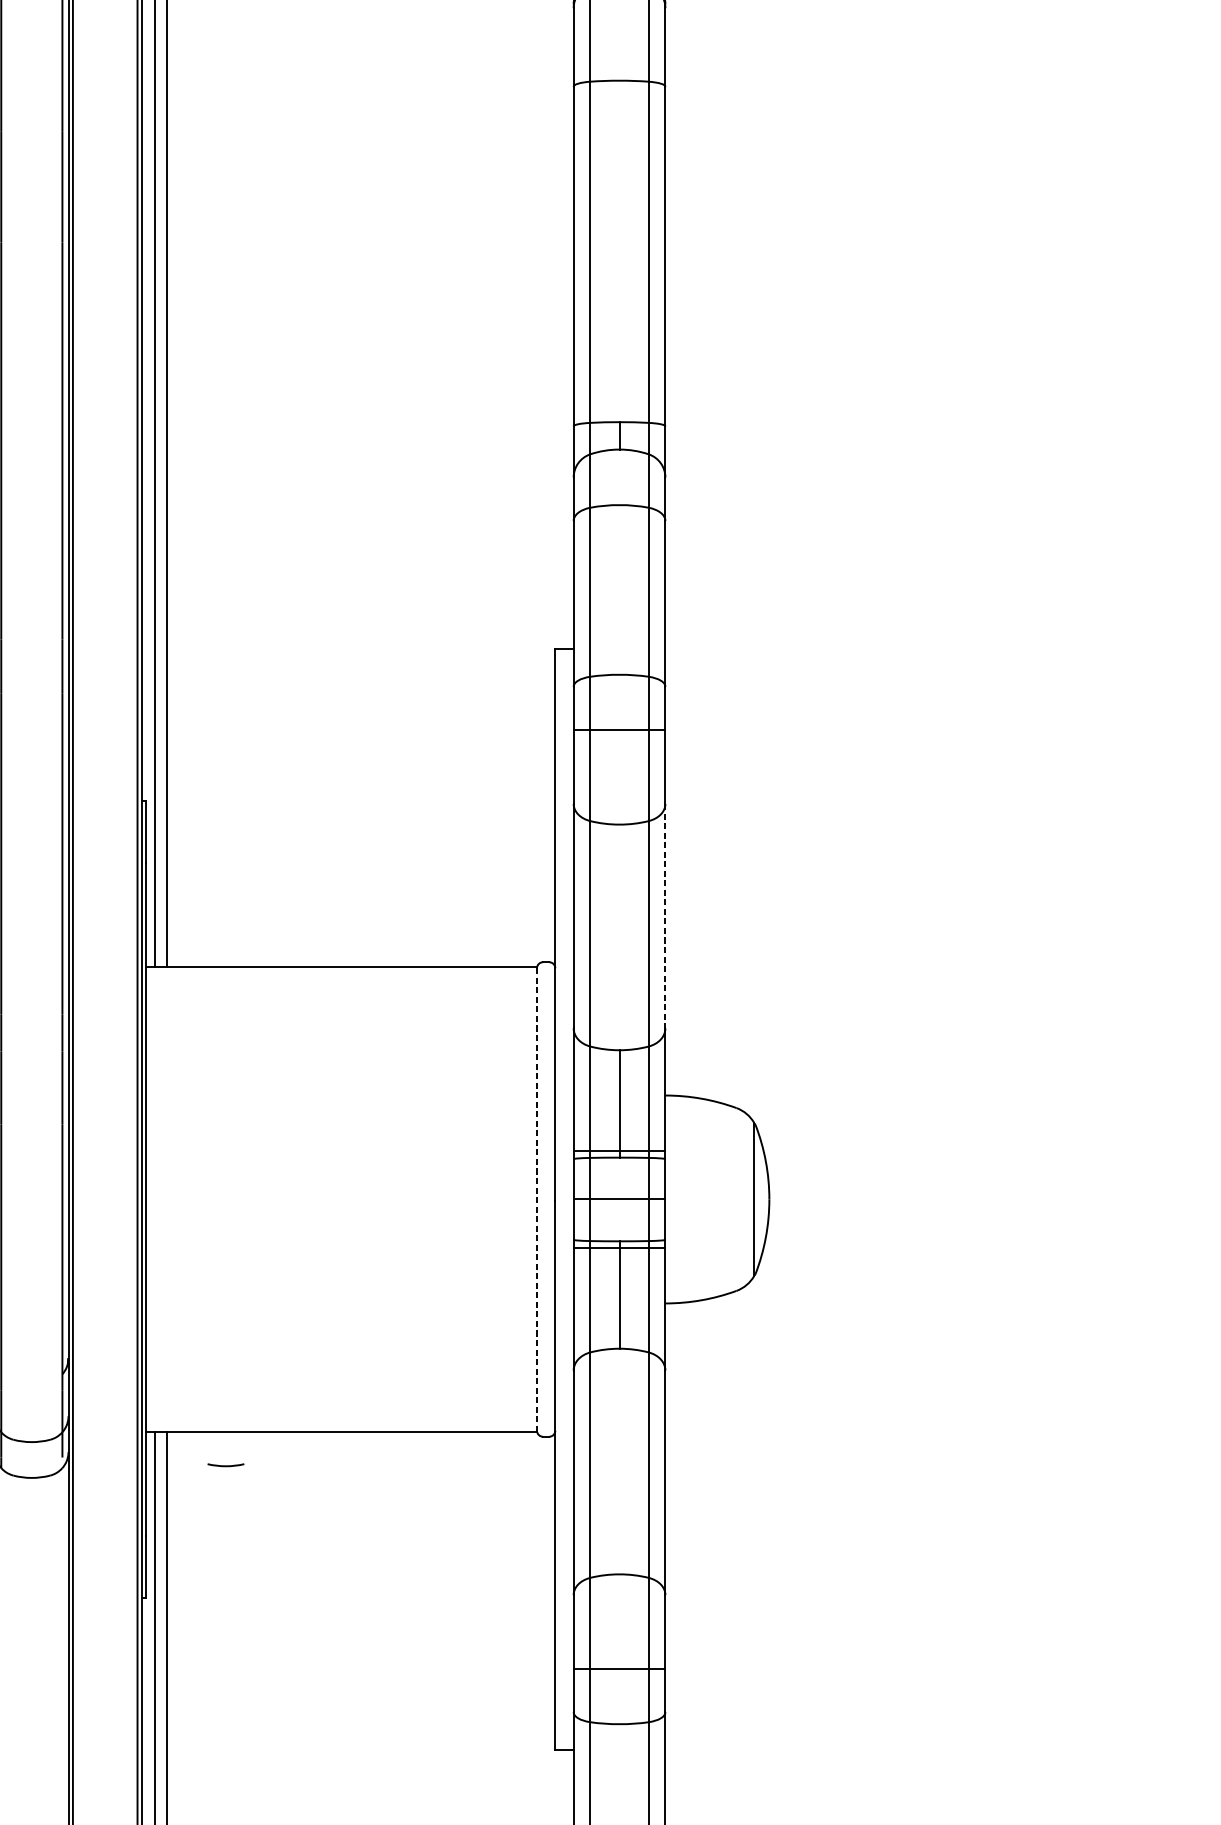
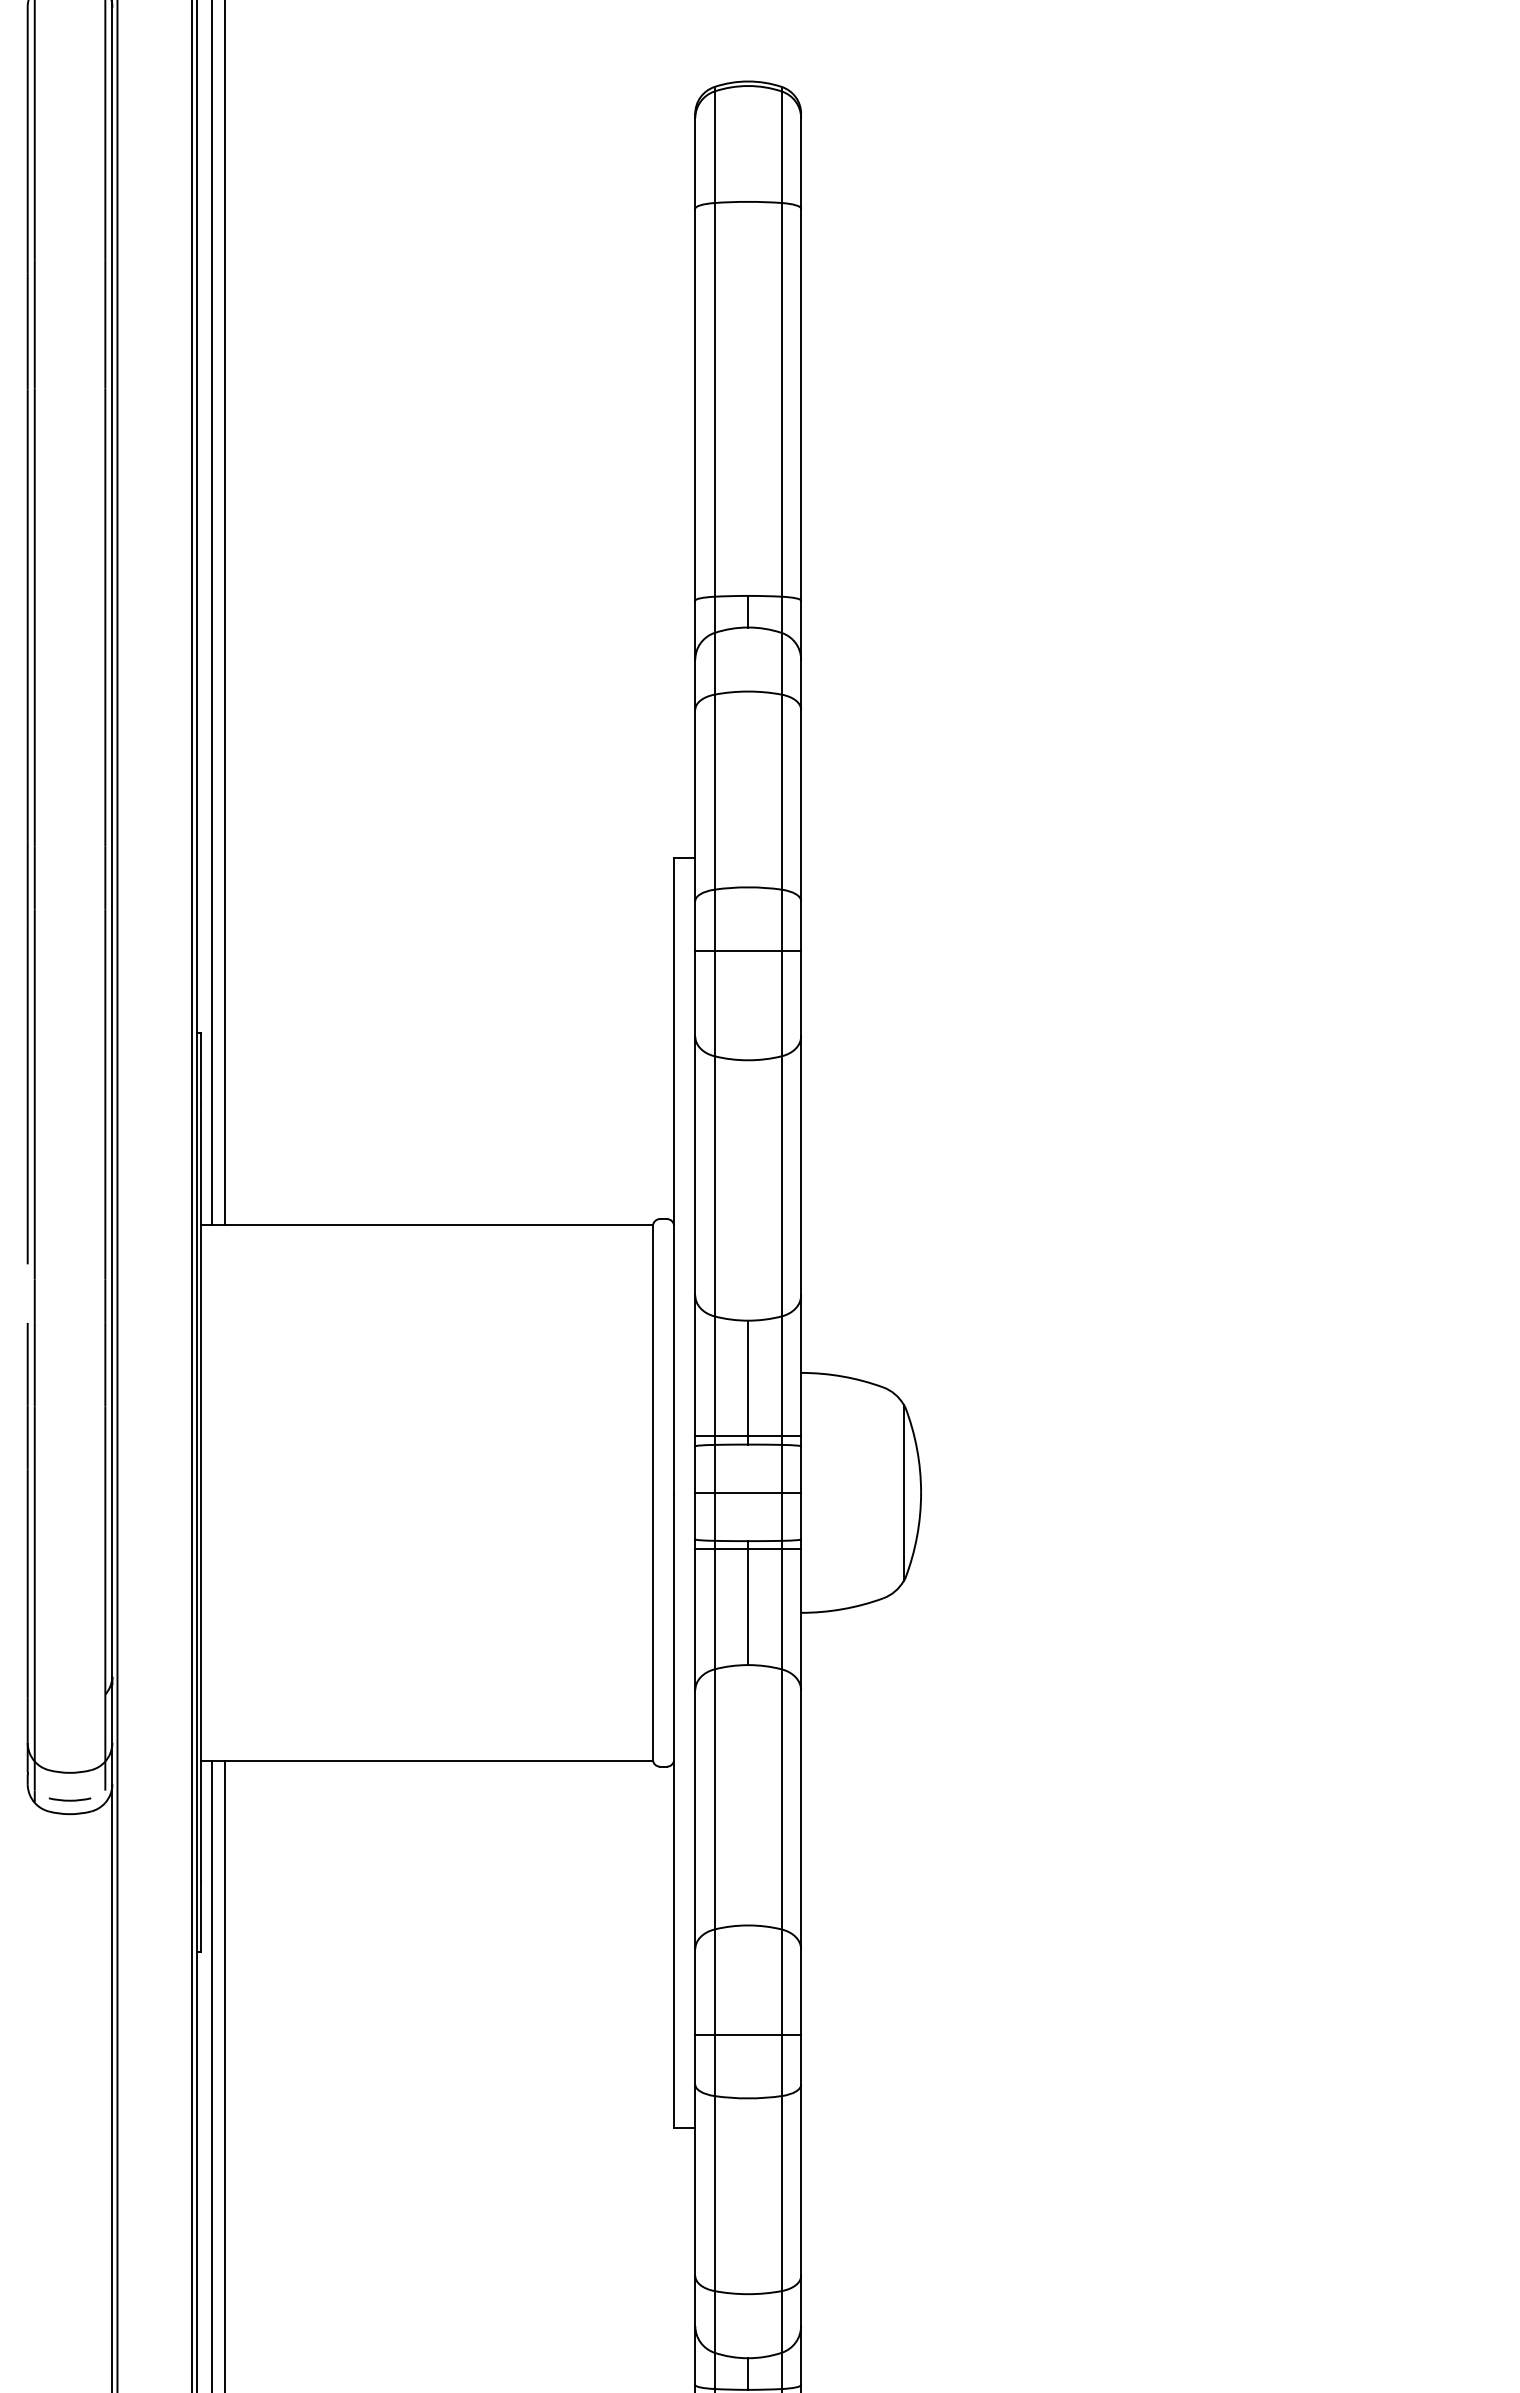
line: (665, 916) -> (801, 1166), dashed -> solid
line: (536, 1199) -> (652, 1492), dashed -> solid
curve: (225, 1465) -> (69, 1799), moved

